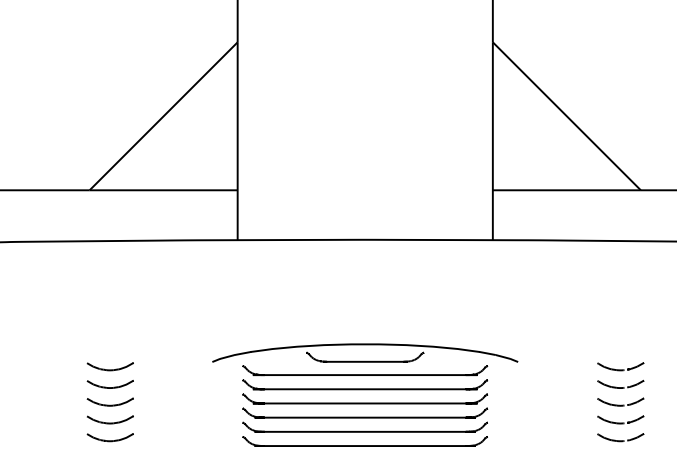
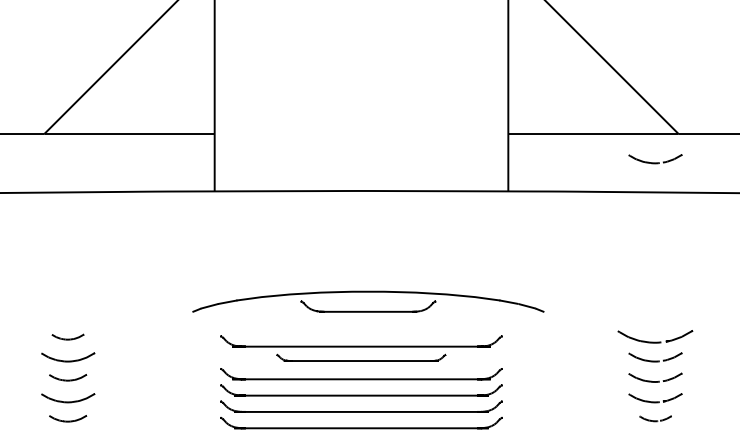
part: (620, 211) -> (655, 158), added
part: (365, 345) -> (368, 293), moved
part: (109, 366) -> (67, 336), size x0.6
part: (620, 366) -> (655, 336), size x1.4
part: (364, 384) -> (360, 357), size x0.6
part: (109, 401) -> (67, 377), size x0.7
part: (109, 437) -> (67, 418), size x0.7
part: (620, 437) -> (655, 418), size x0.6

